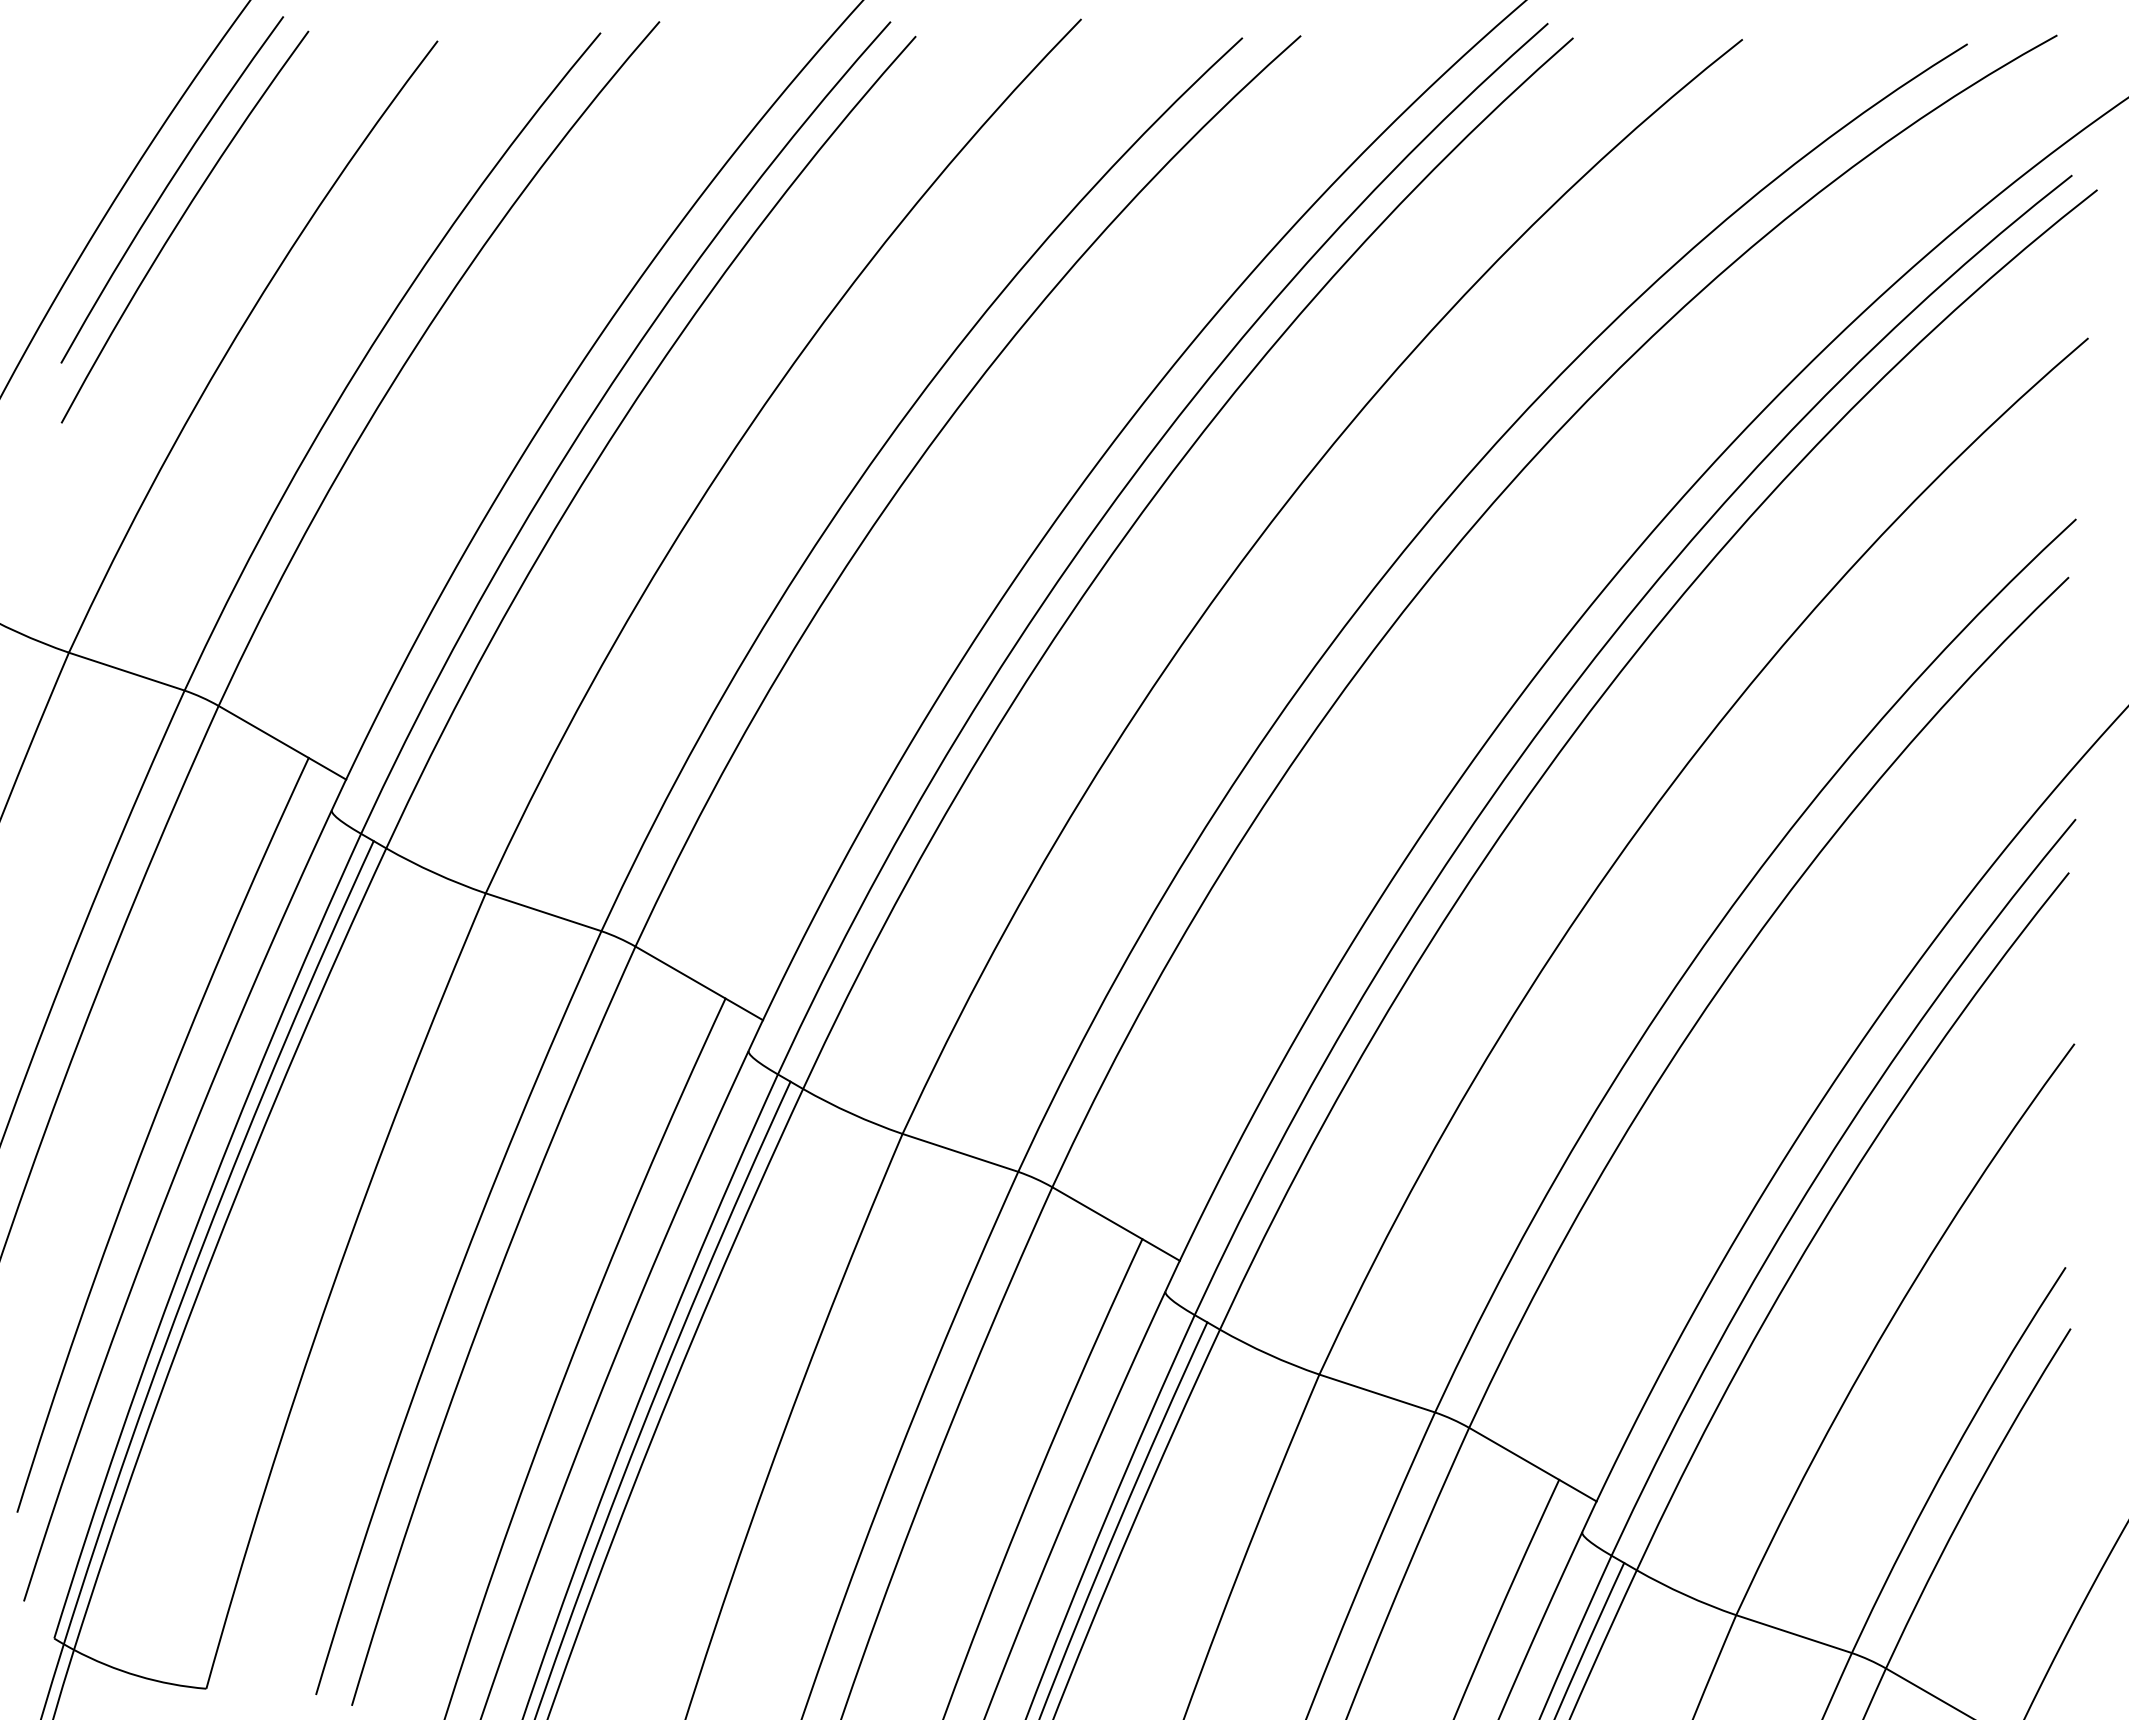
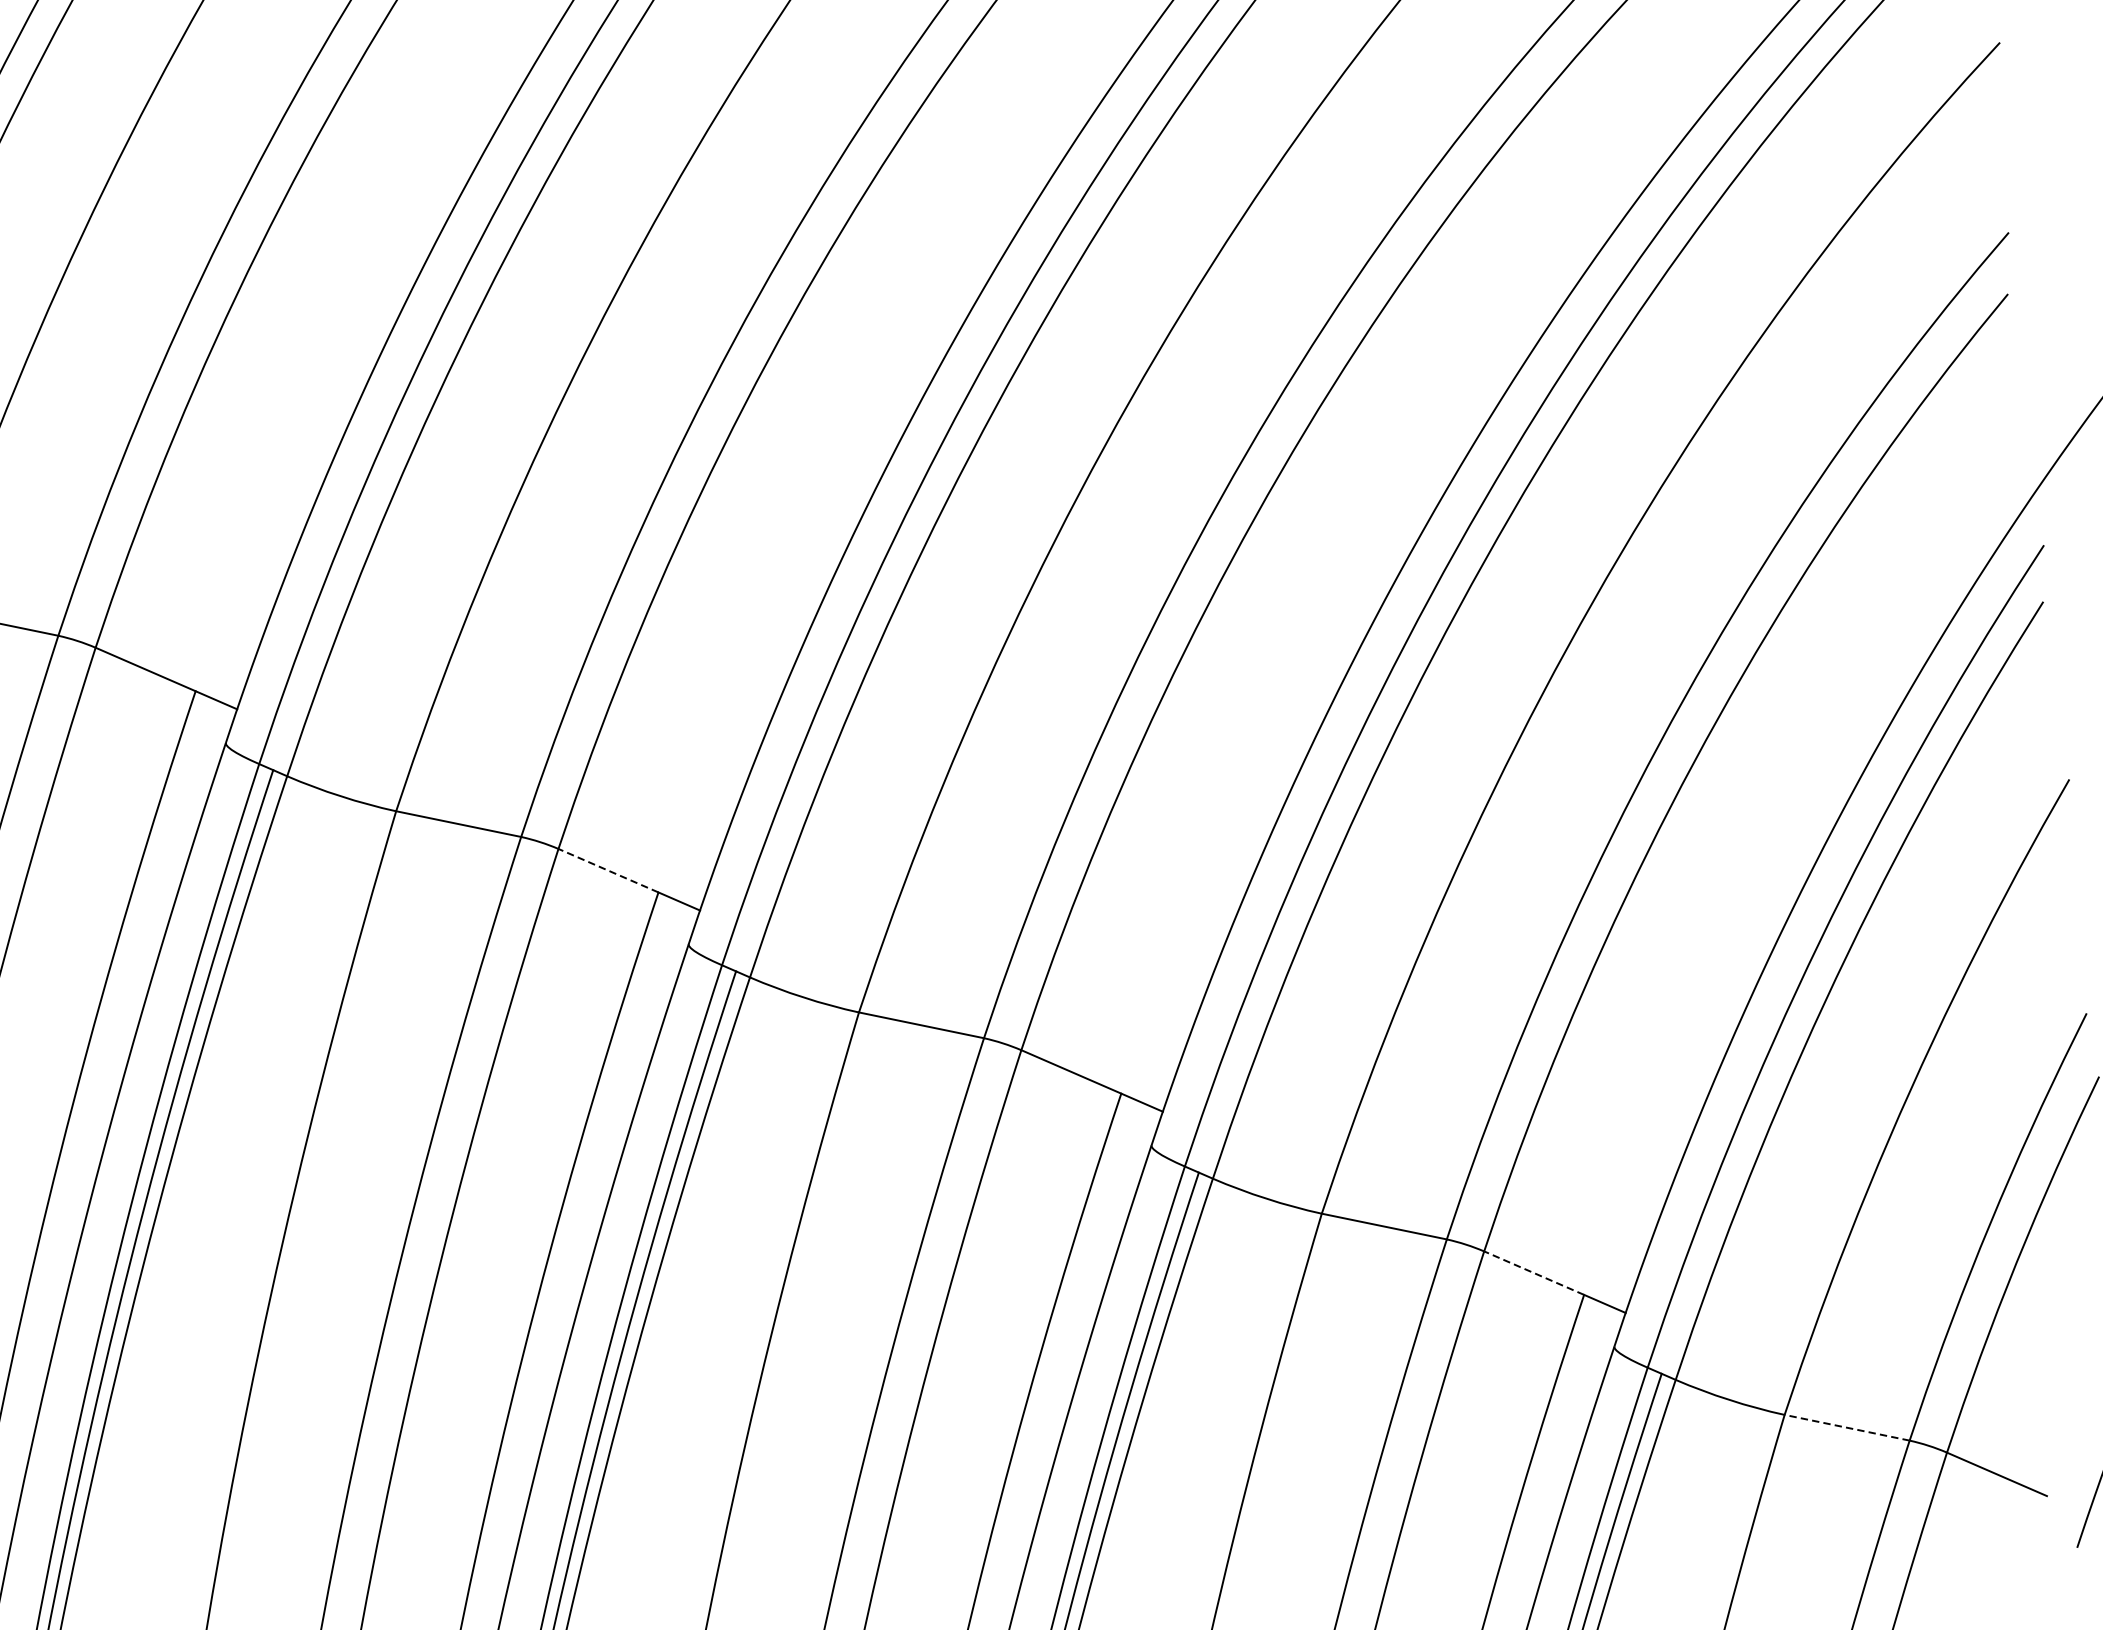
line: (680, 972) -> (608, 870), solid -> dashed
line: (1514, 1453) -> (1534, 1272), solid -> dashed
line: (1794, 1634) -> (1847, 1428), solid -> dashed

